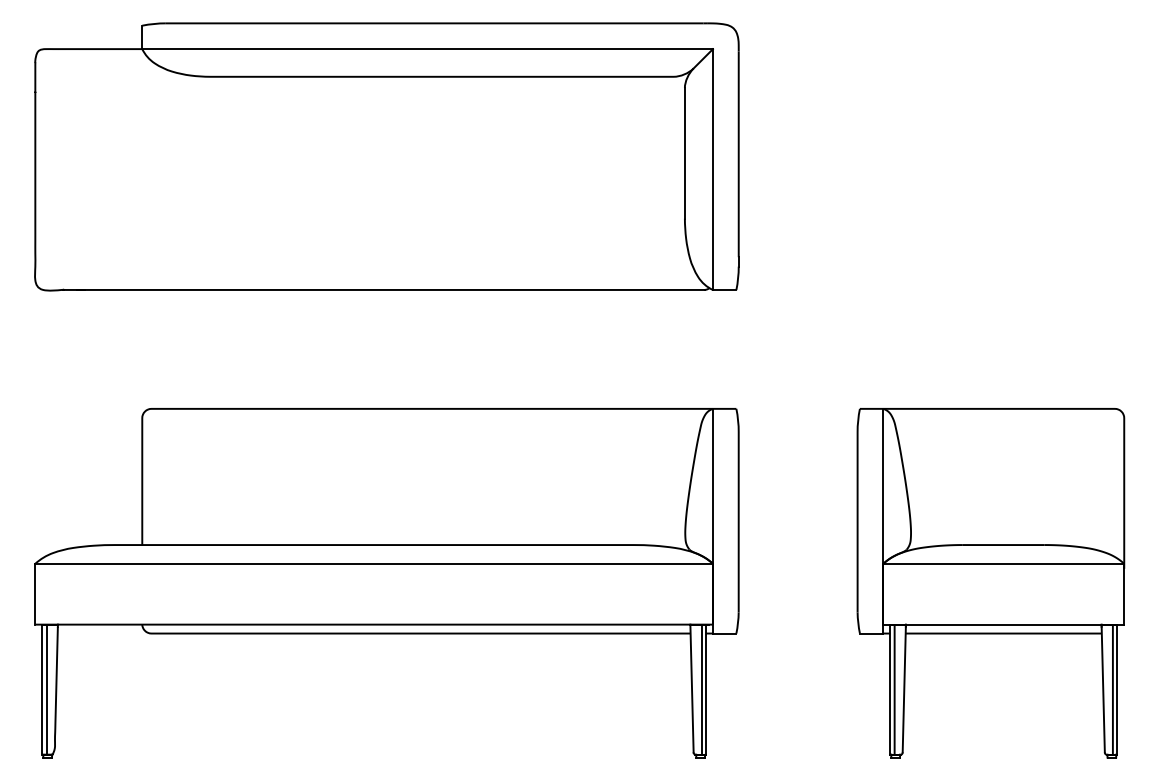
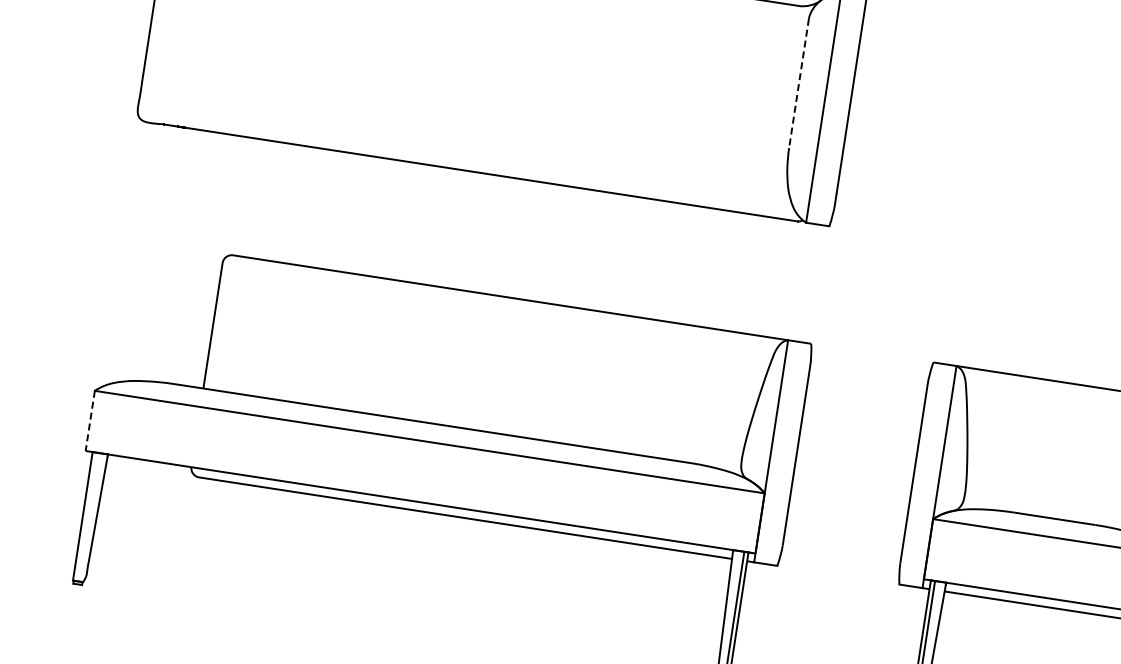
line: (684, 153) -> (798, 83), solid -> dashed
line: (35, 594) -> (90, 421), solid -> dashed
line: (46, 689) -> (86, 516), removed

